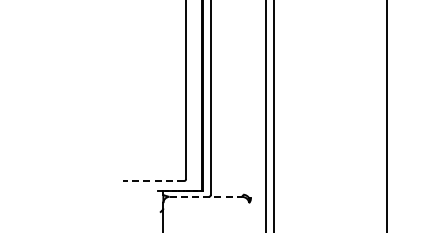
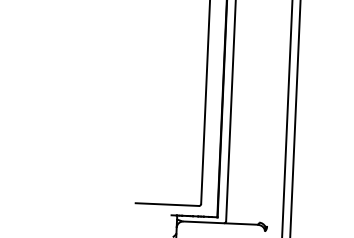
line: (153, 181) -> (167, 205), dashed -> solid
line: (205, 196) -> (220, 222), dashed -> solid

